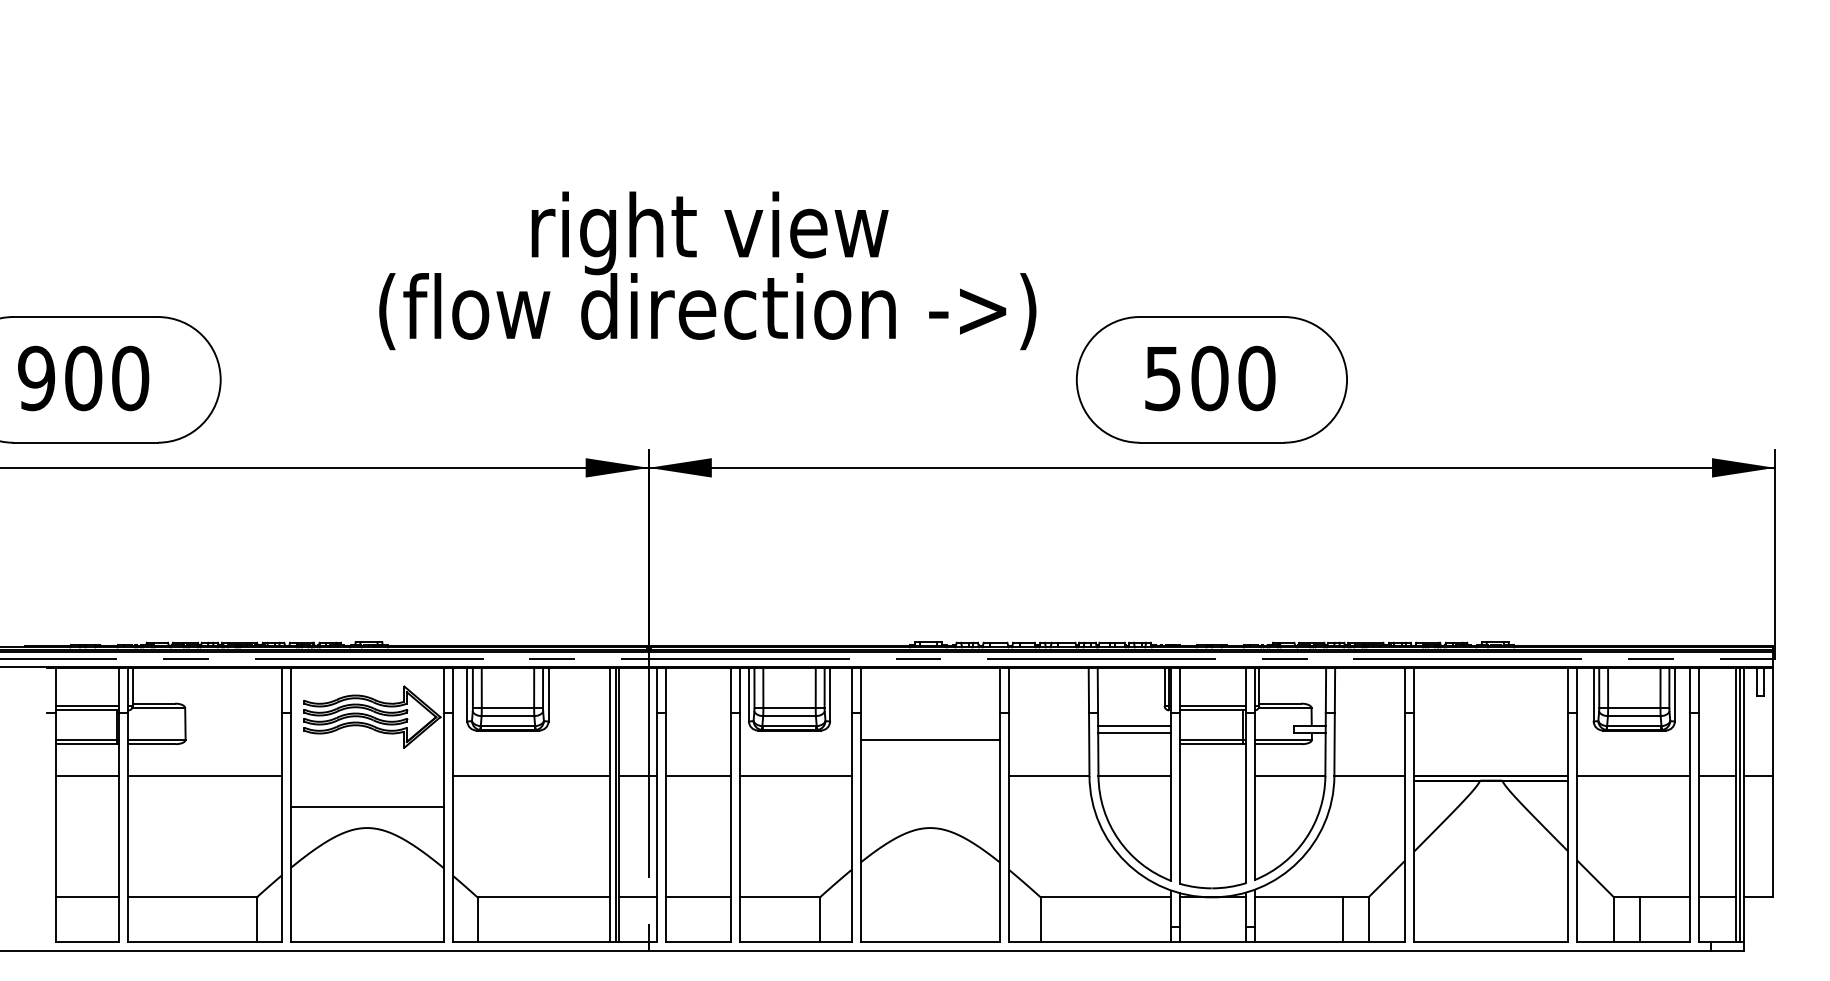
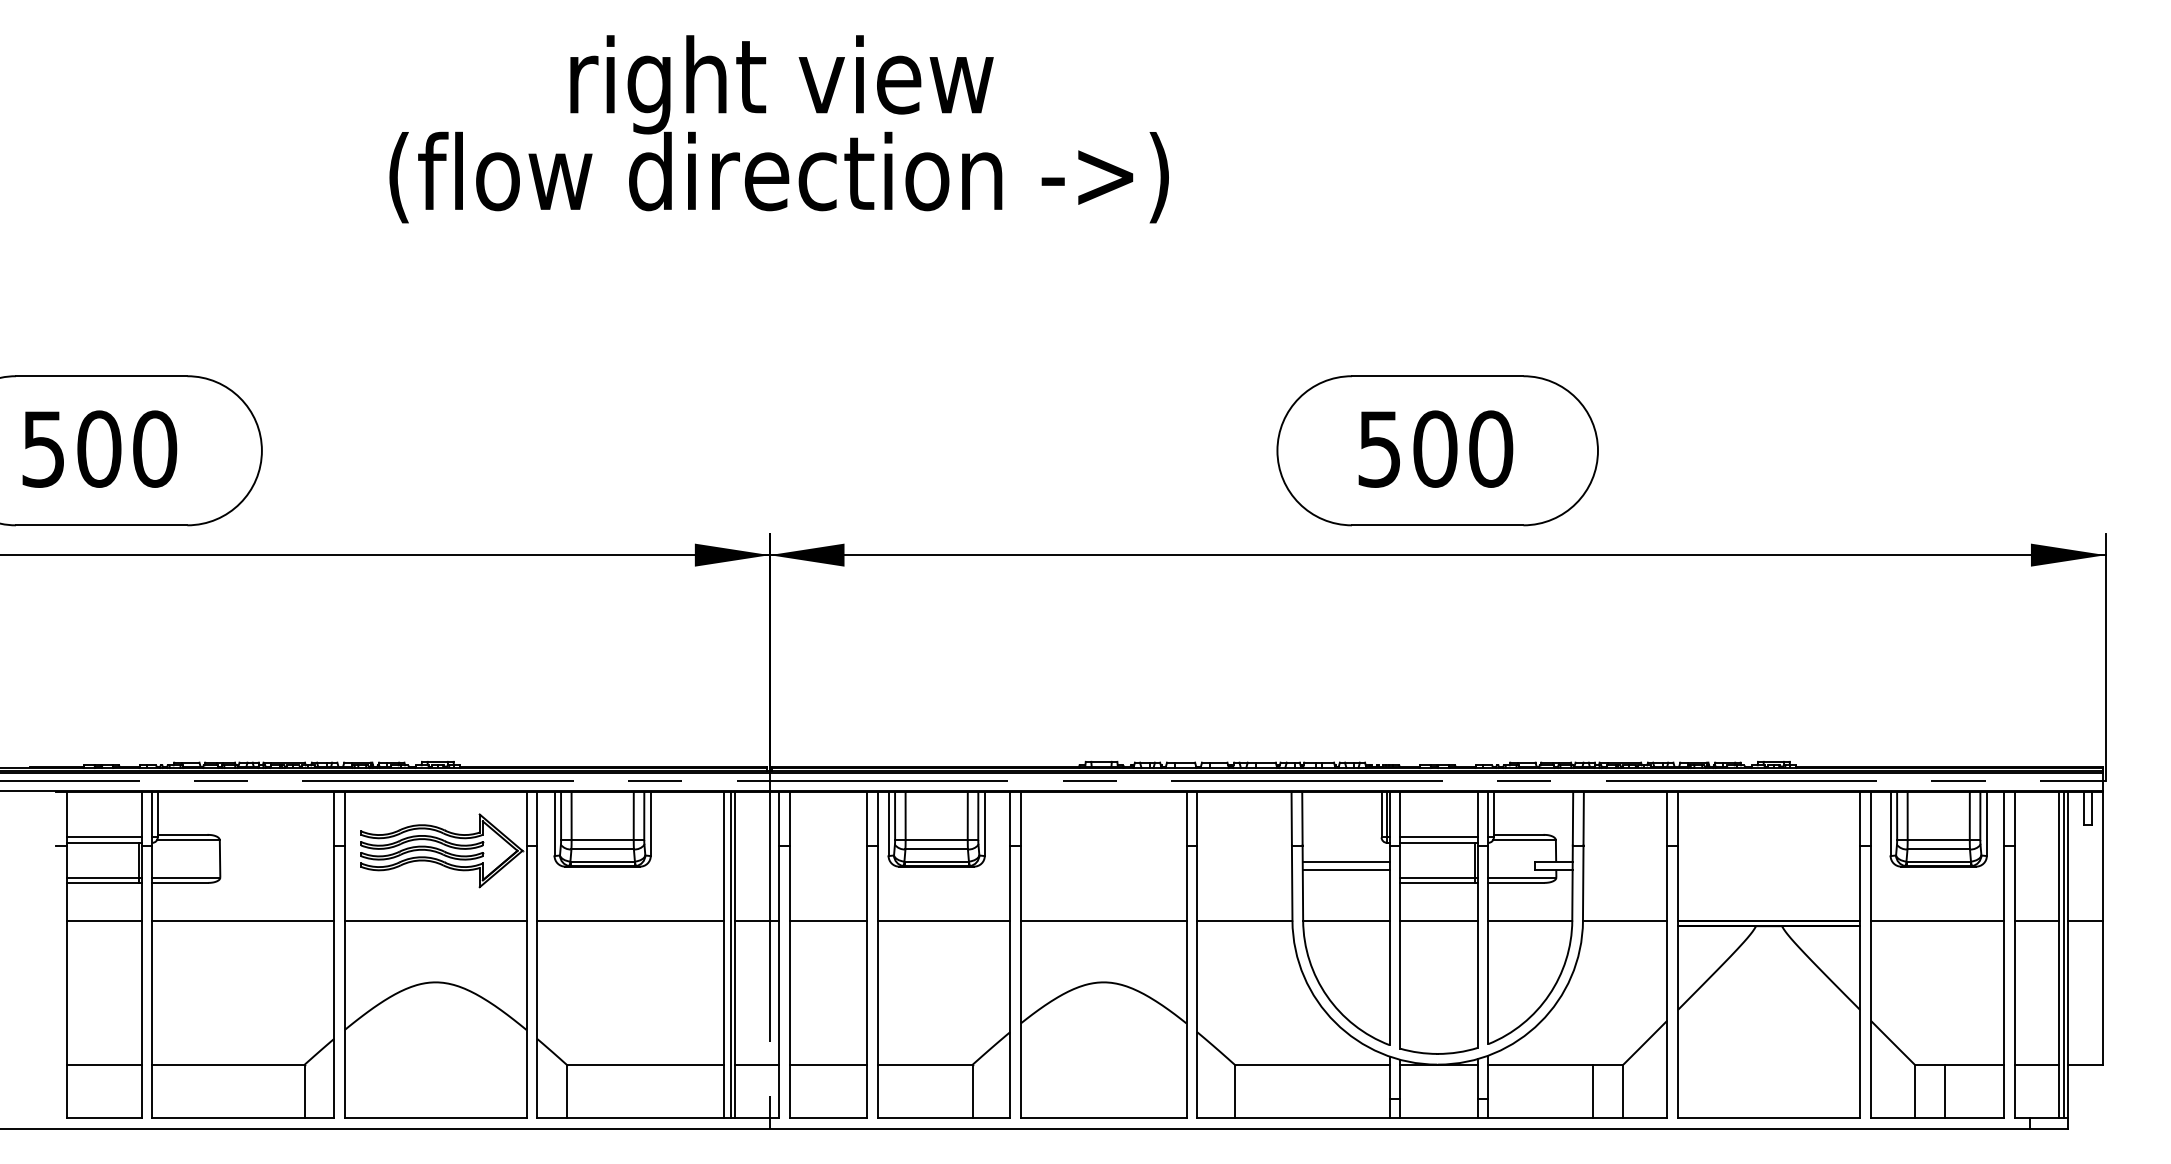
text: (707, 270) -> (778, 128), moved
text: (36, 377) -> (43, 447), 900 -> 500
line: (930, 740) -> (1103, 921), moved
line: (1212, 776) -> (1438, 921), added
line: (366, 807) -> (434, 921), moved

